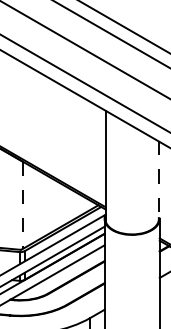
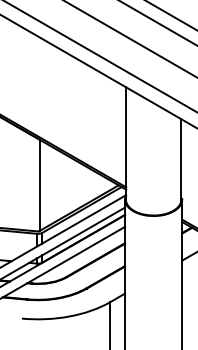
line: (159, 181) -> (181, 160), dashed -> solid
line: (22, 205) -> (40, 185), dashed -> solid

